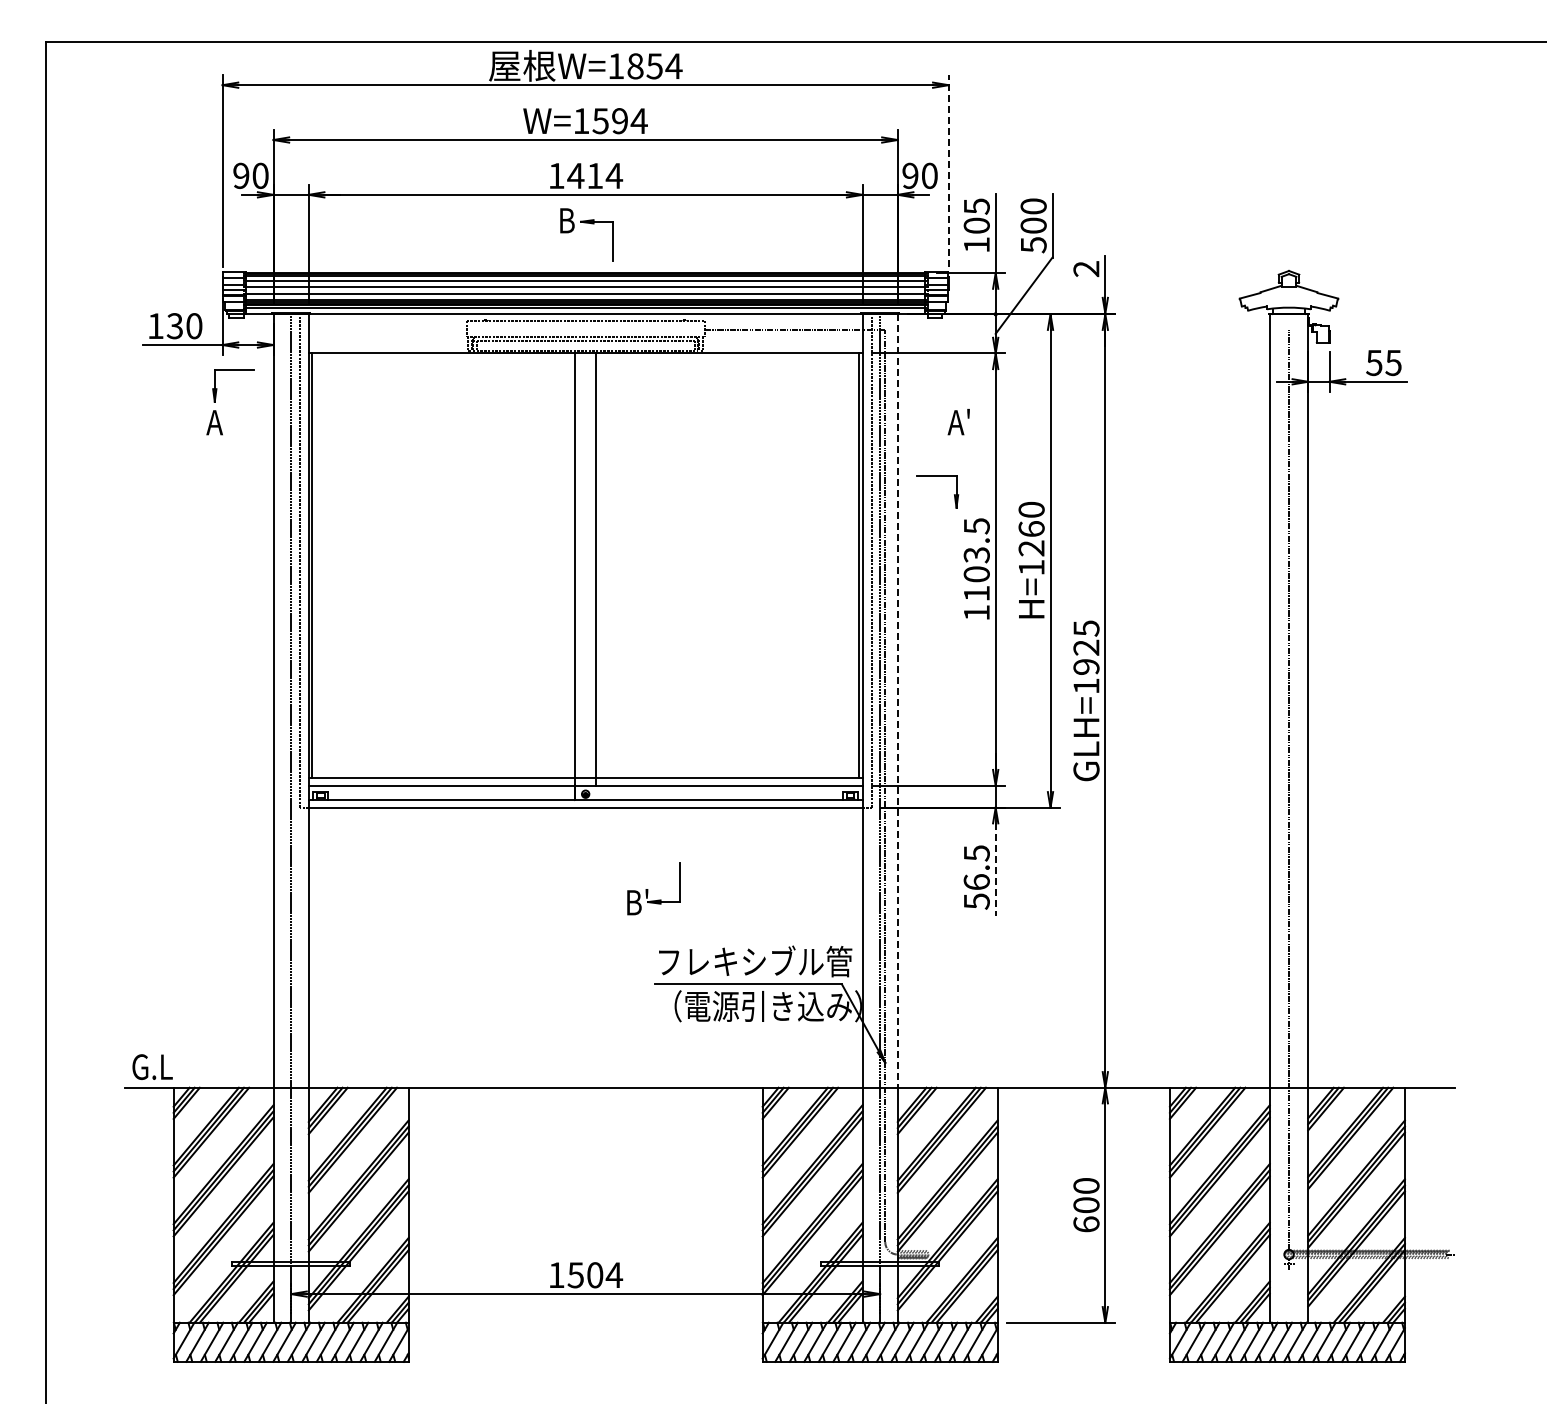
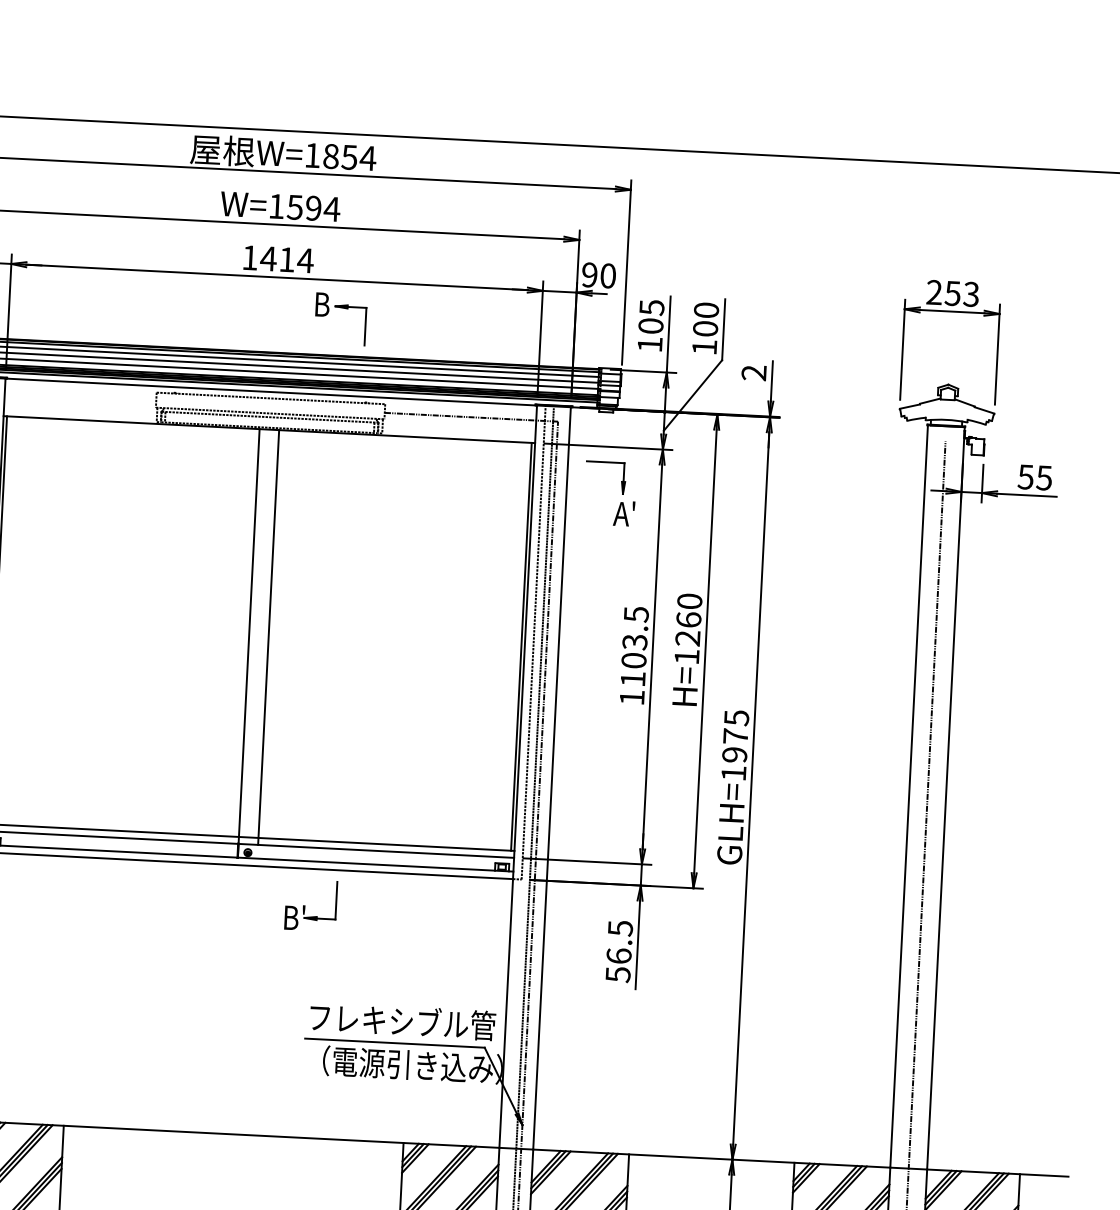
line: (948, 171) -> (626, 272), dashed -> solid
part: (1288, 195) -> (951, 312), added
part: (586, 223) -> (340, 308), moved
text: (1033, 245) -> (704, 347), 500 -> 100
part: (937, 476) -> (606, 463), moved
text: (1086, 647) -> (735, 736), GLH=1925 -> GLH=1975
line: (897, 701) -> (551, 778), dashed -> solid
line: (995, 870) -> (637, 945), dashed -> solid
part: (653, 888) -> (310, 905), moved

